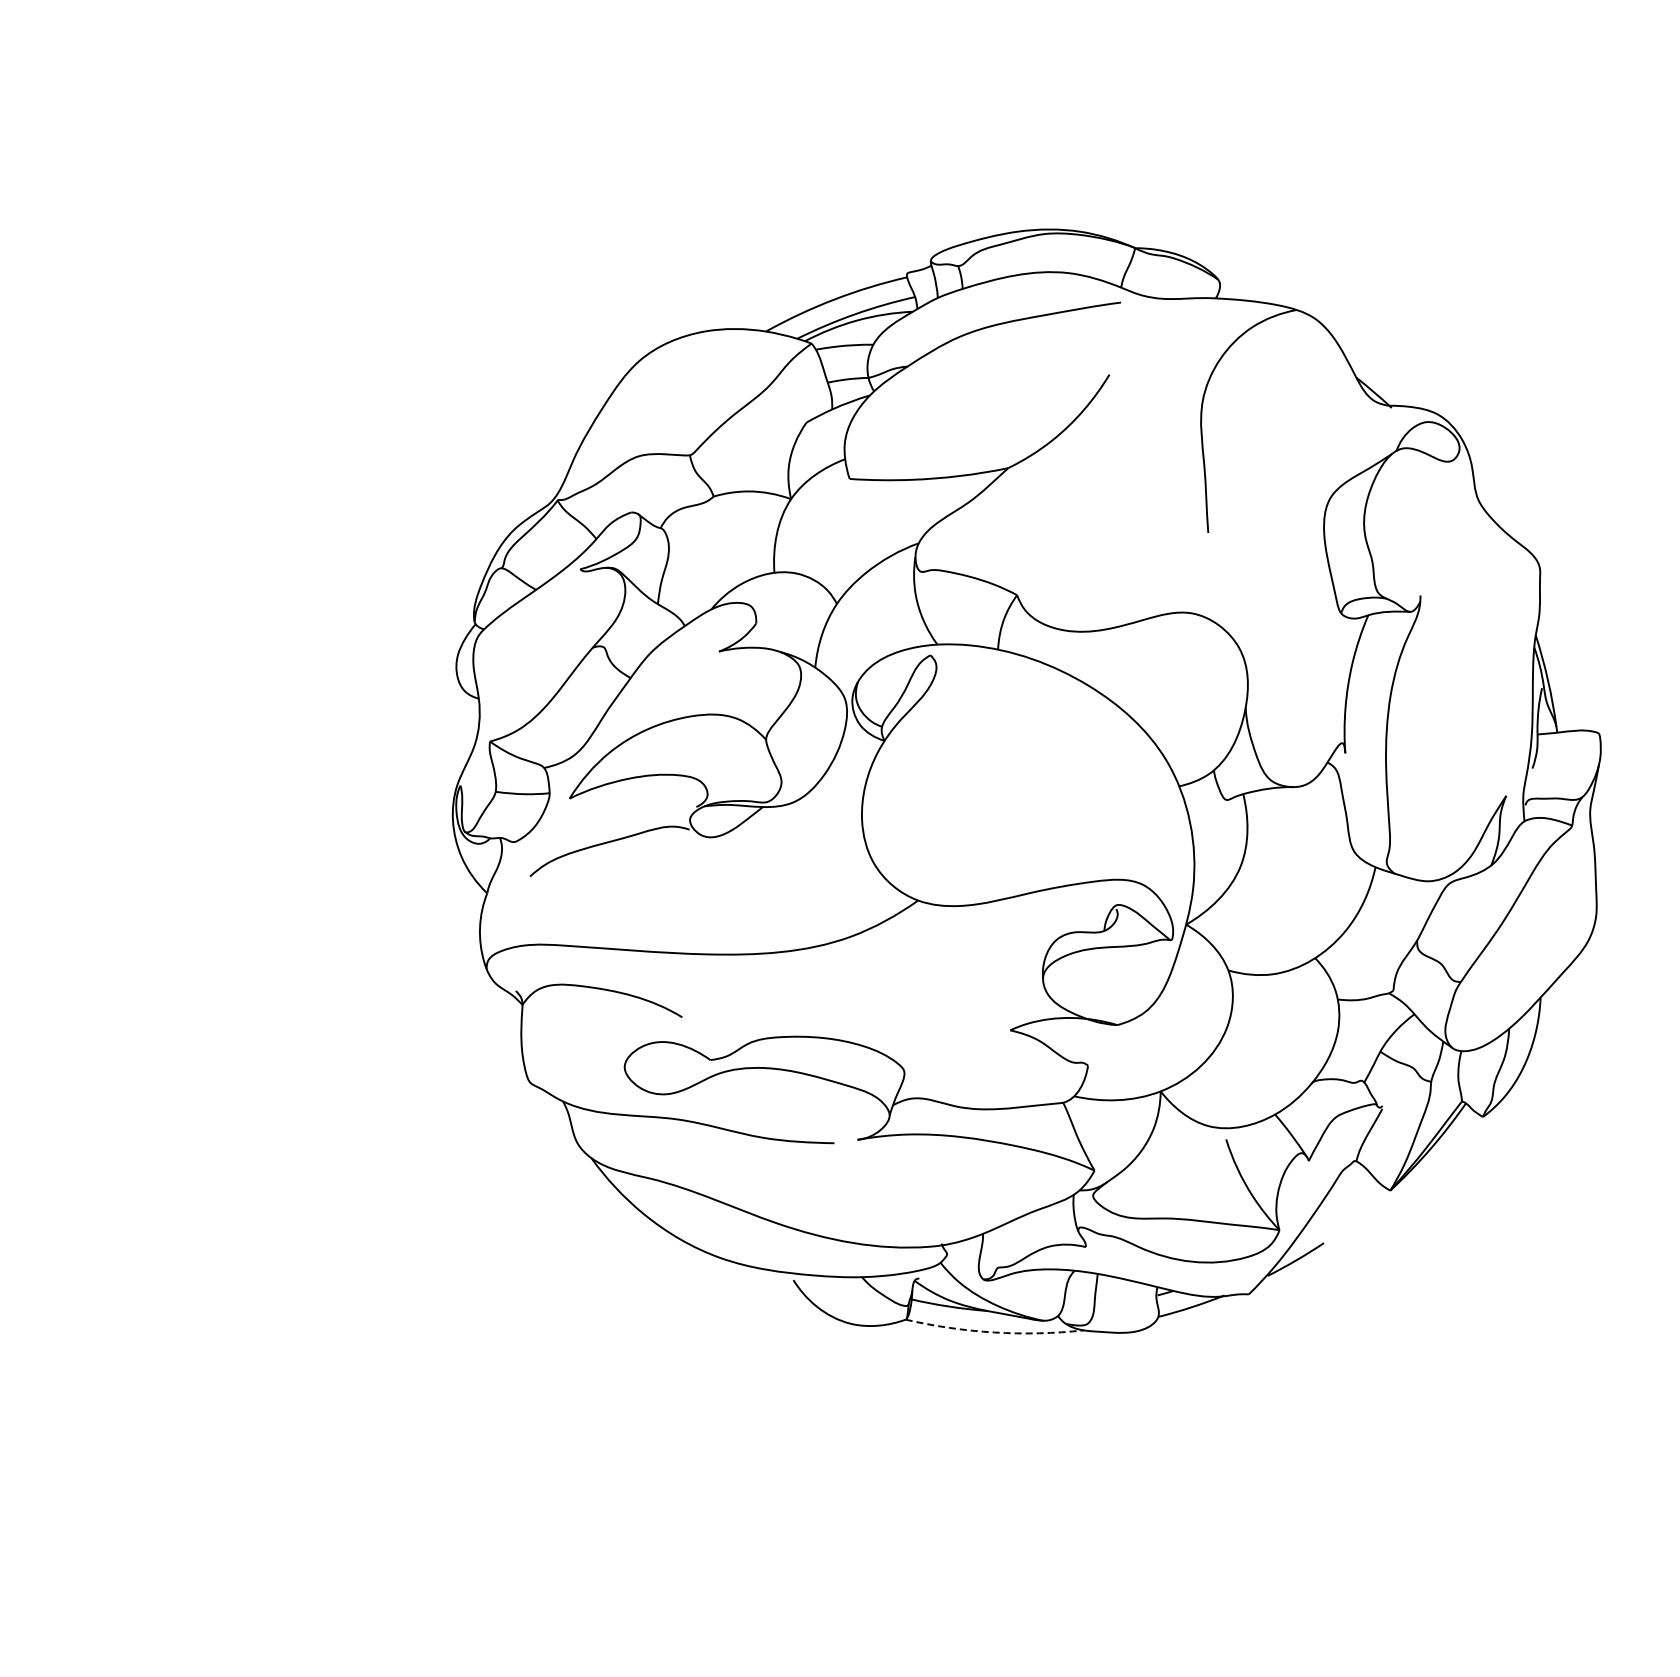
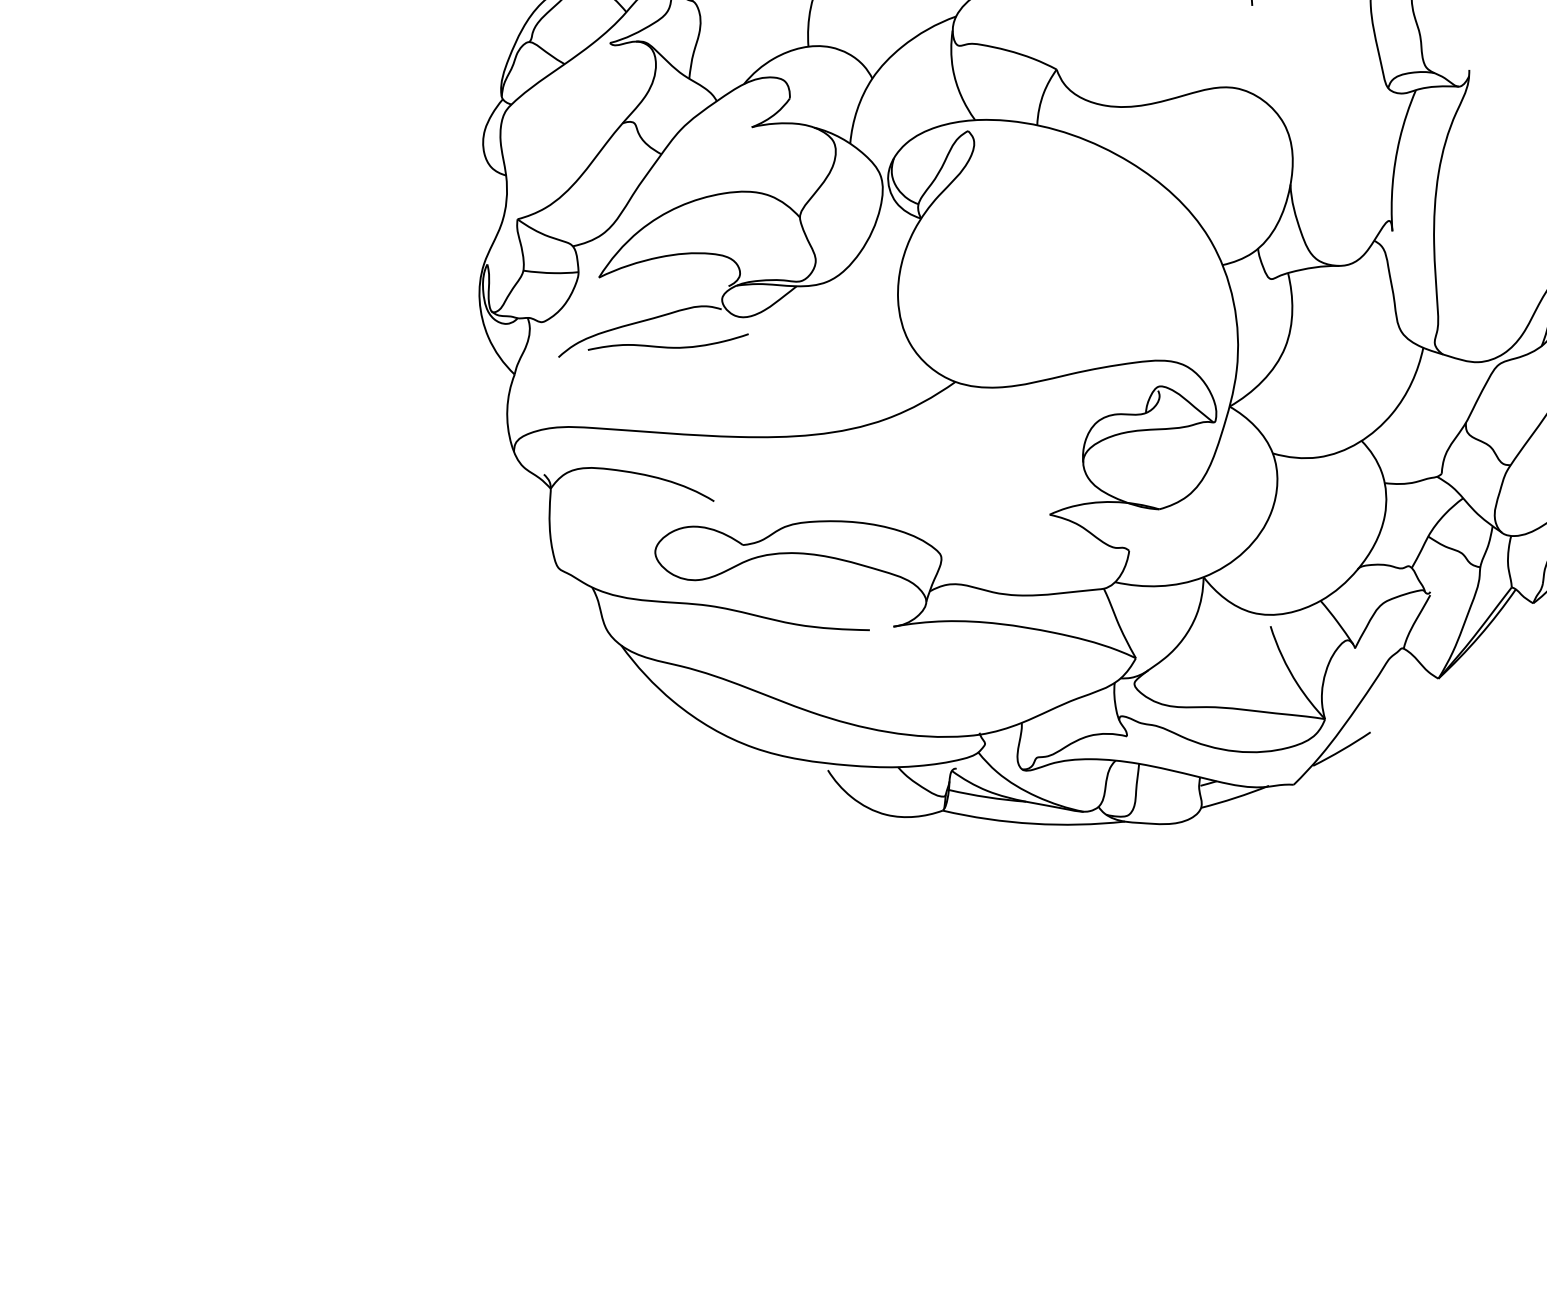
curve: (637, 866) -> (668, 347), added
arc: (994, 1332) -> (1033, 823), dashed -> solid

